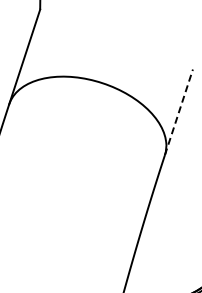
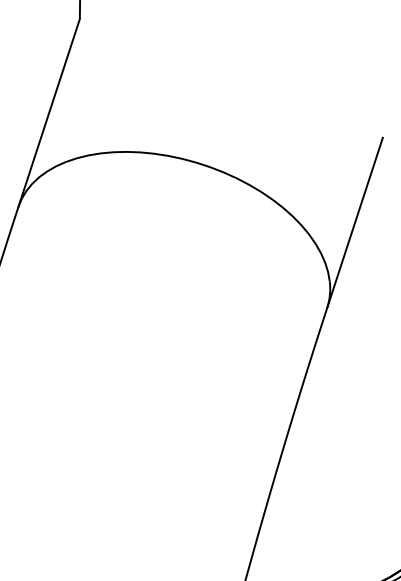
line: (179, 111) -> (356, 221), dashed -> solid

